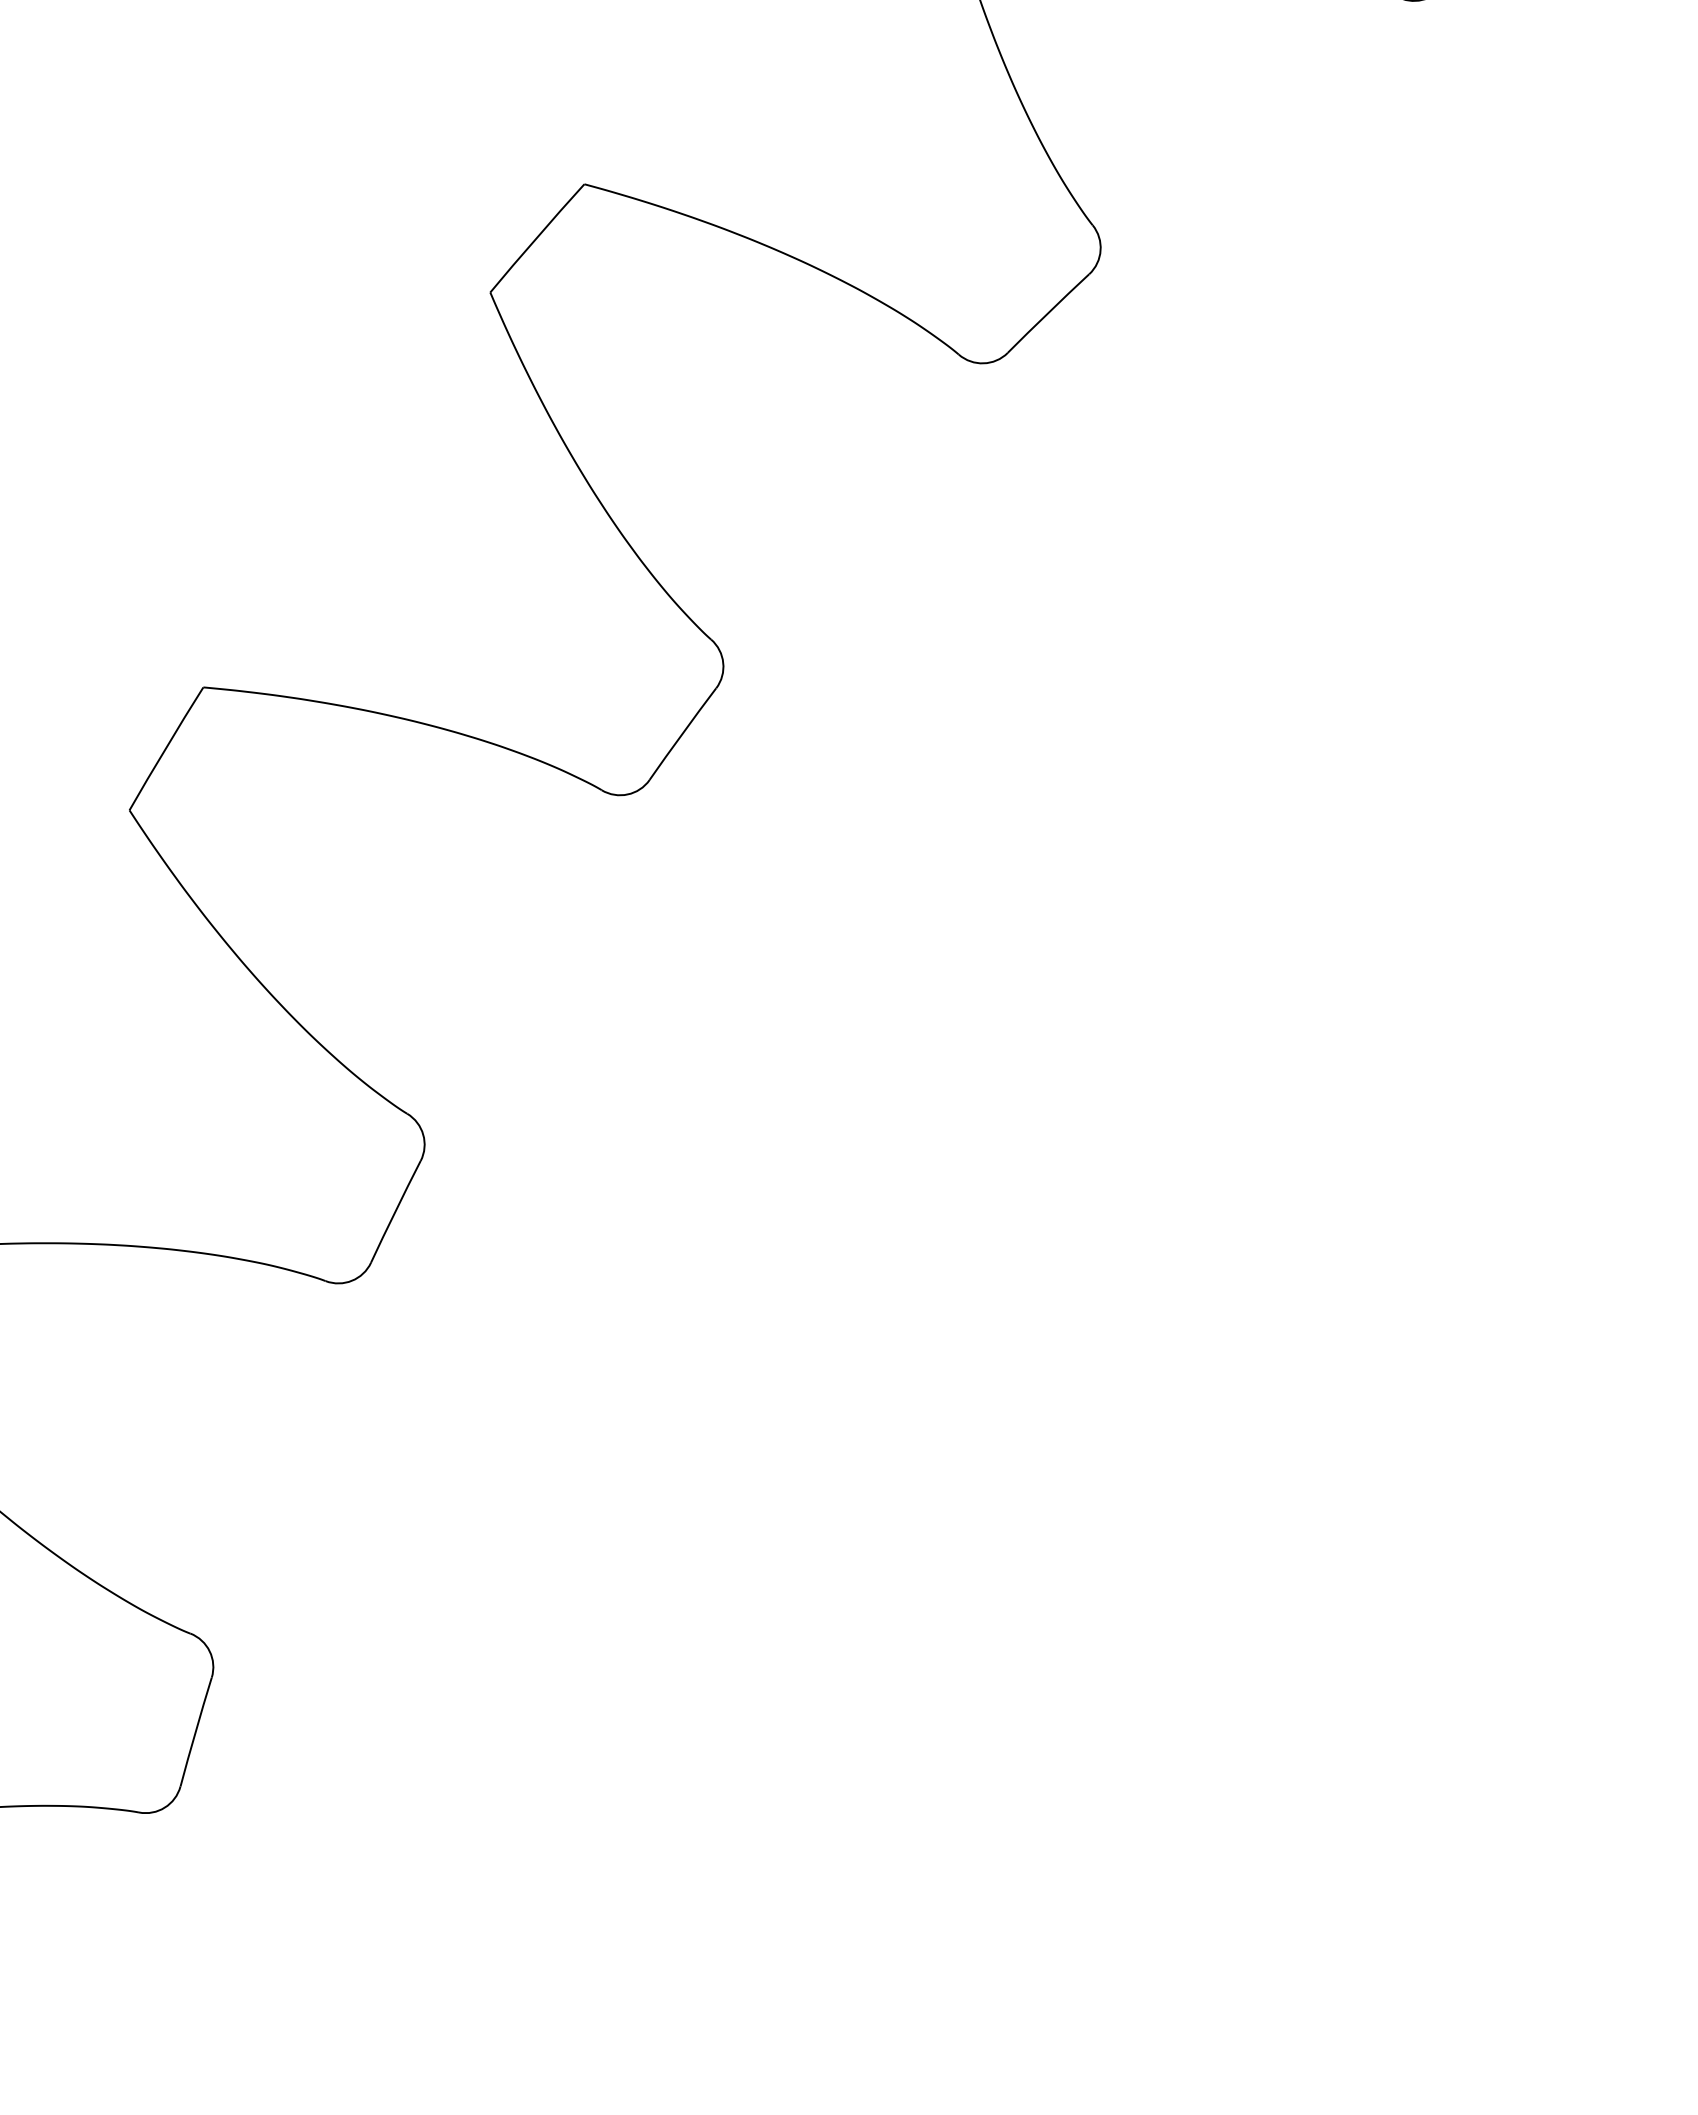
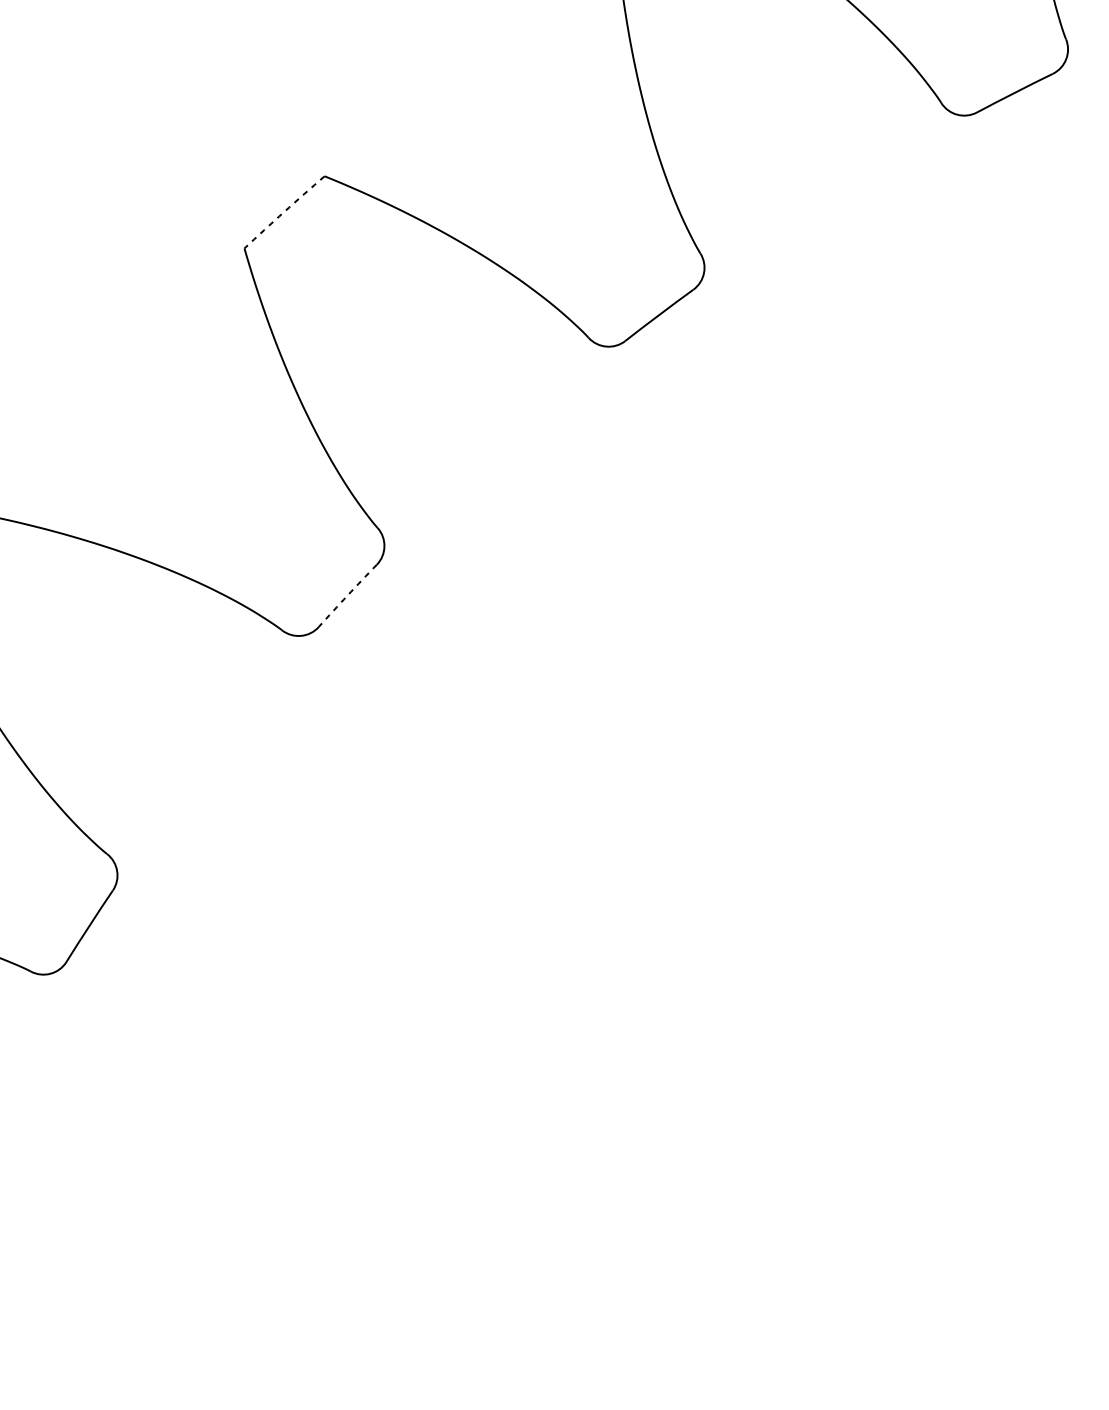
arc: (536, 237) -> (284, 211), solid -> dashed
arc: (682, 733) -> (347, 595), solid -> dashed

